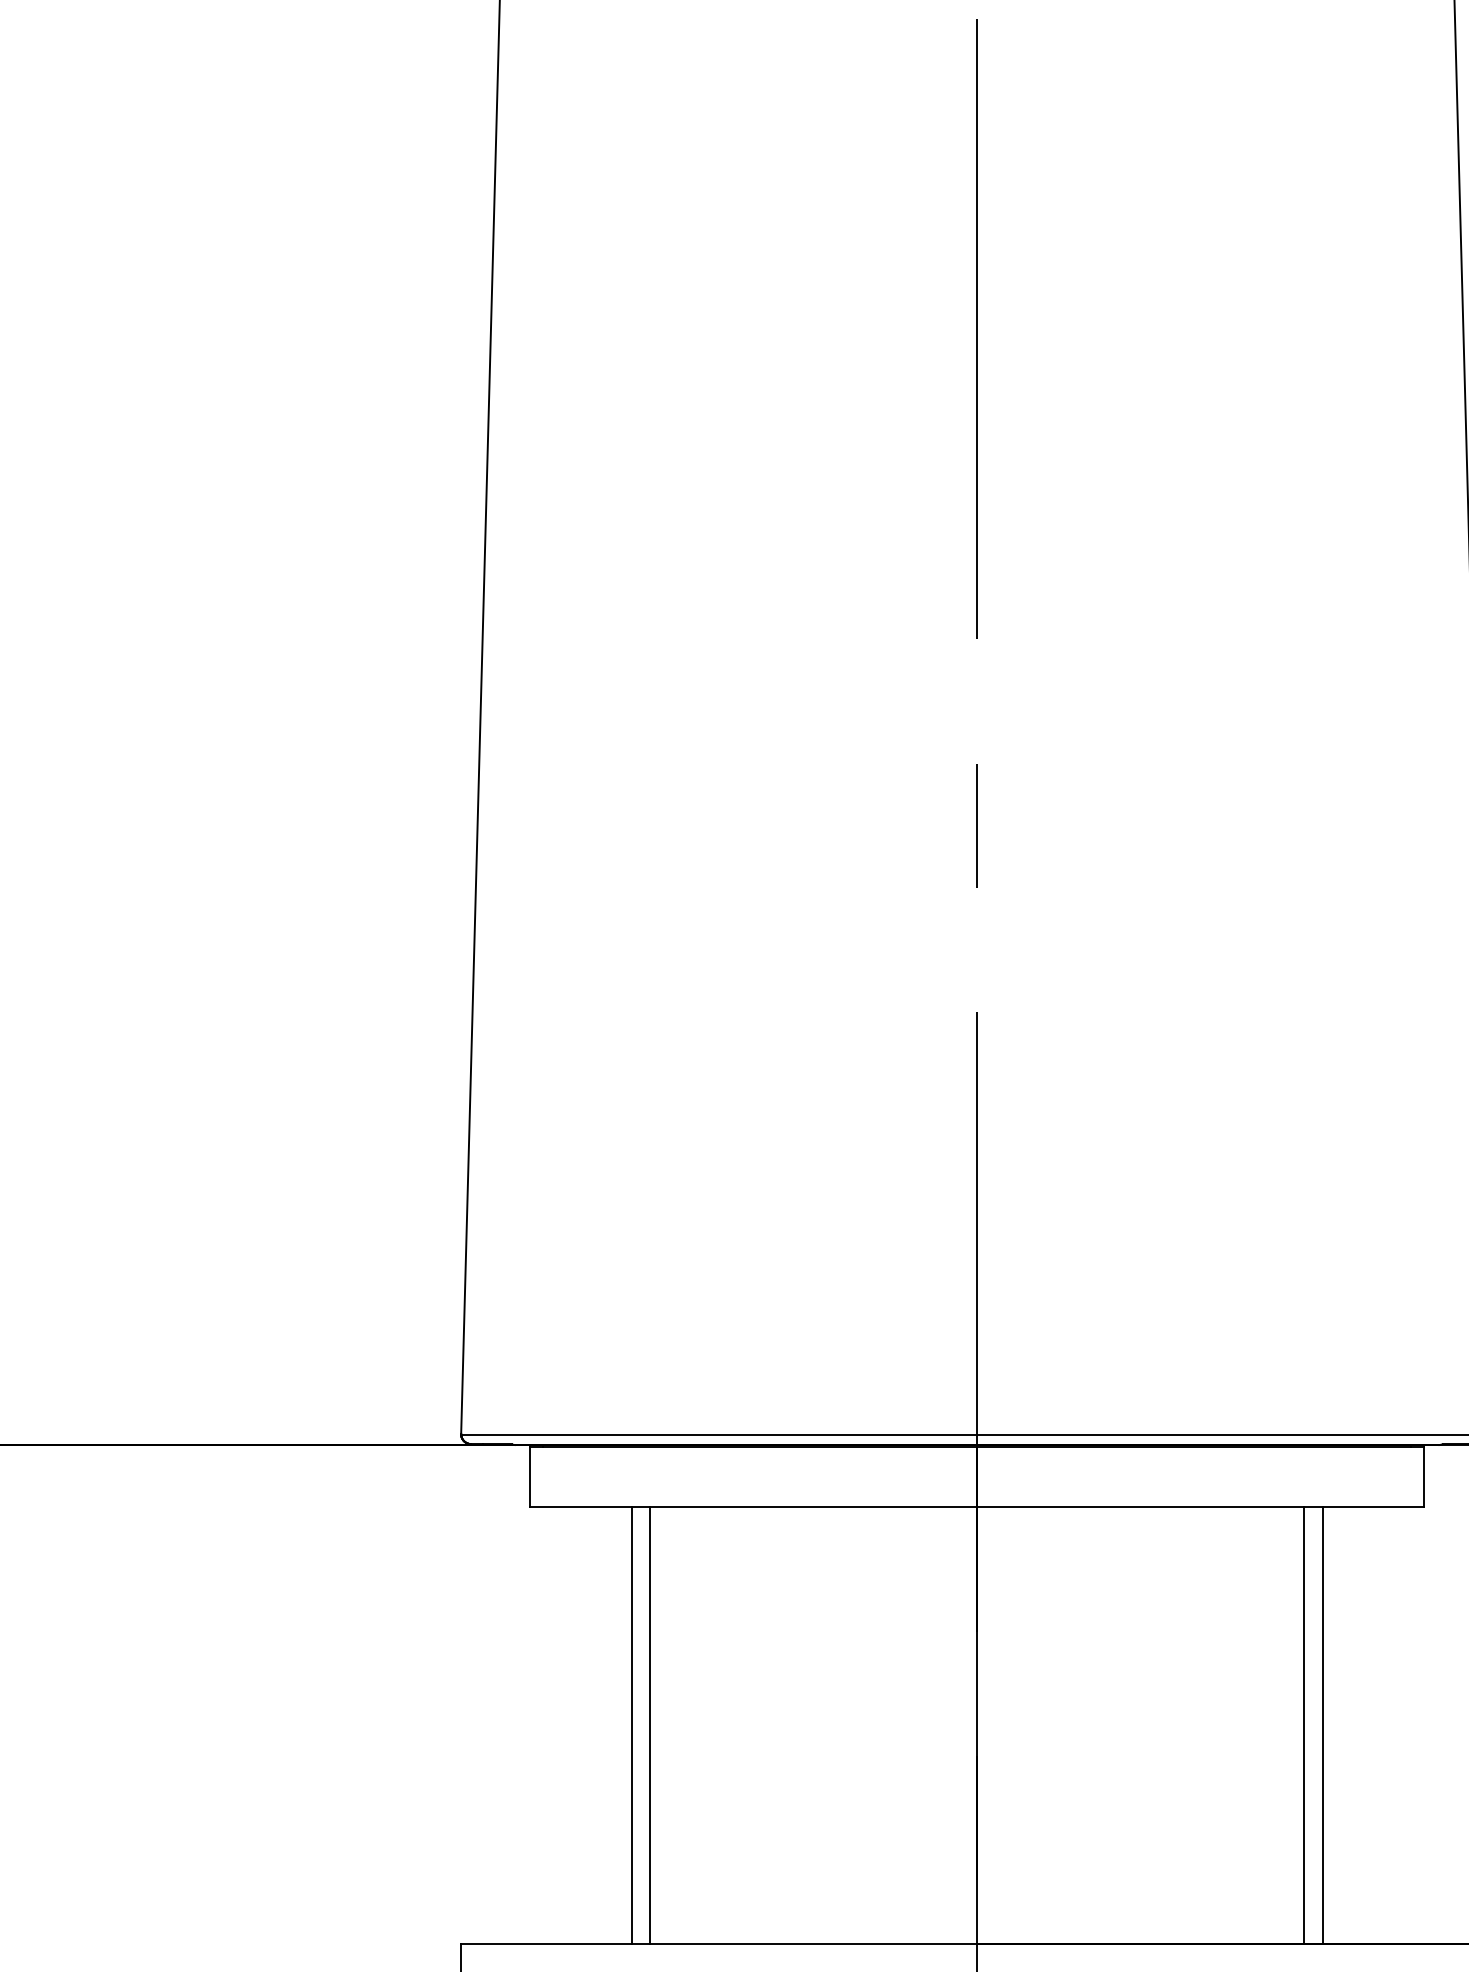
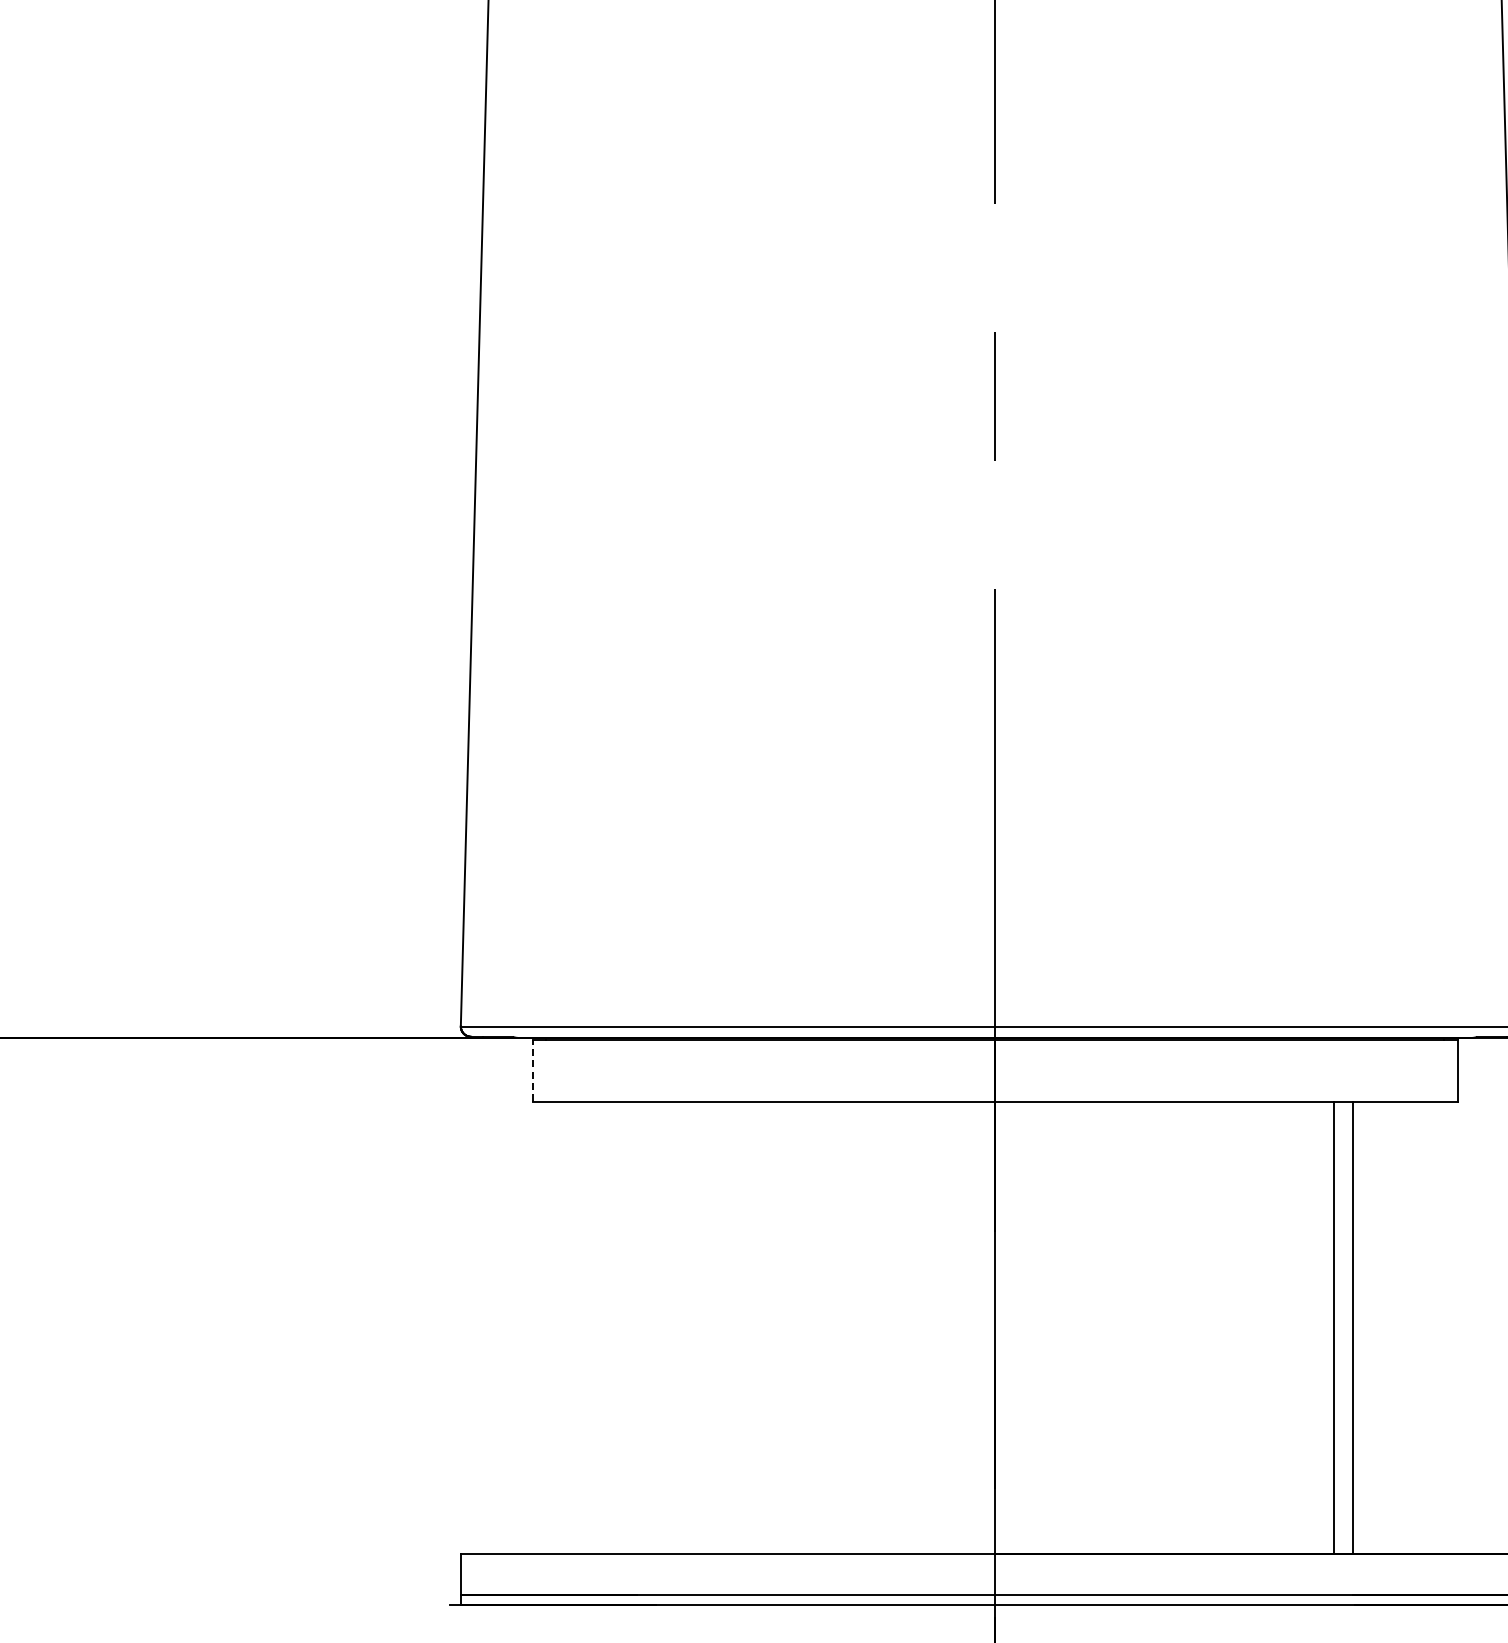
line: (530, 1476) -> (532, 1070), solid -> dashed
line: (631, 1724) -> (637, 1327), removed
line: (649, 1724) -> (655, 1327), removed

